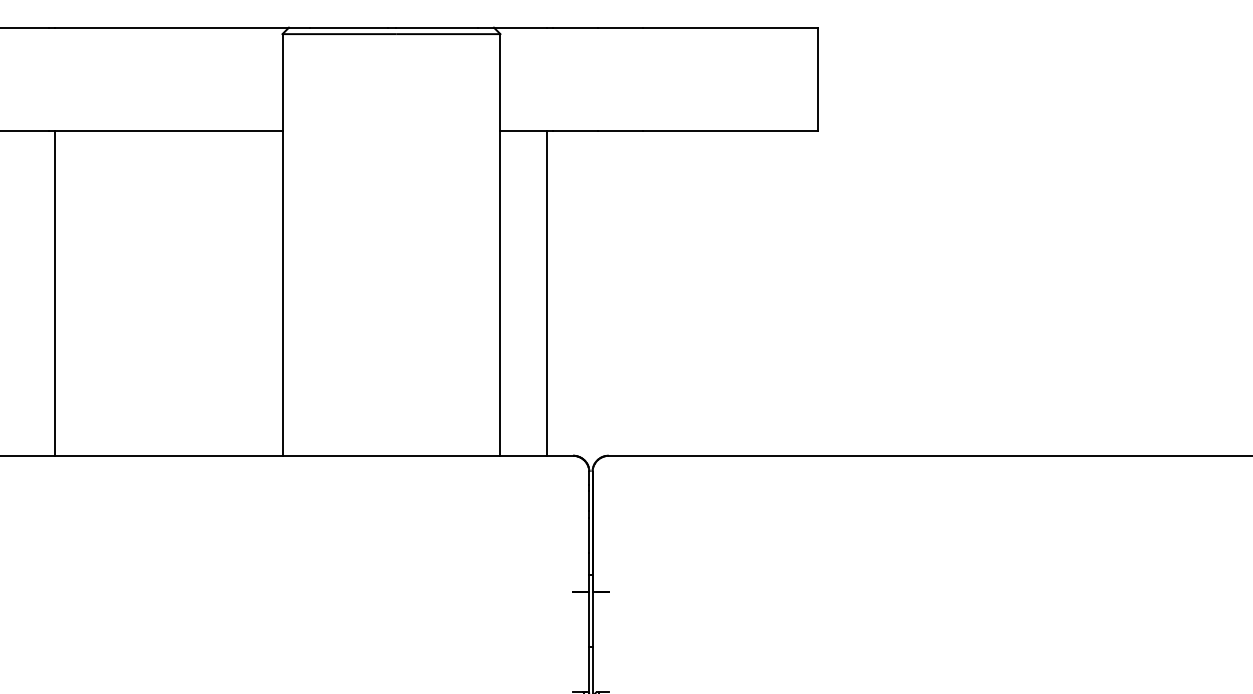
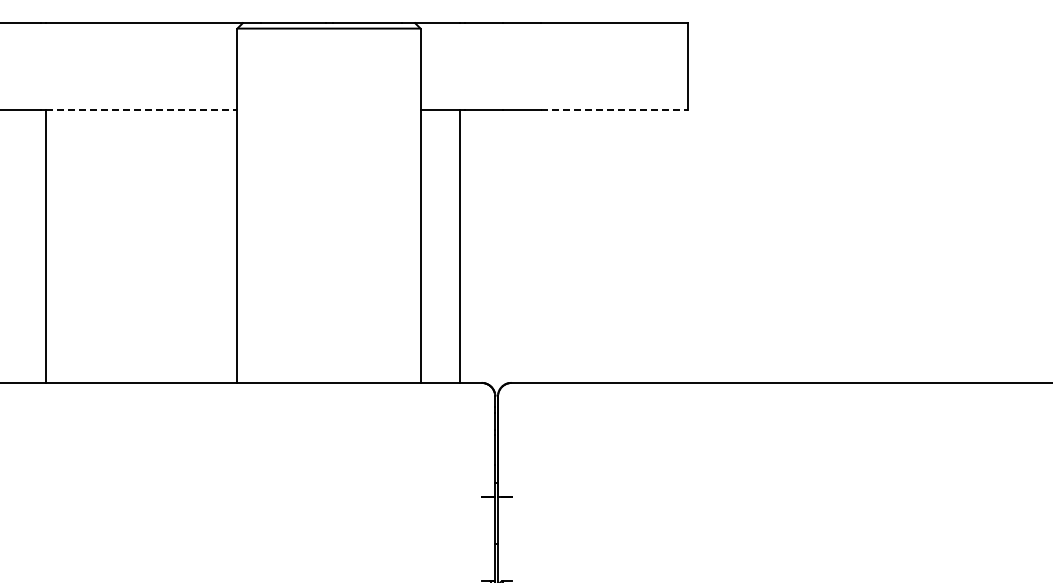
line: (168, 131) -> (141, 110), solid -> dashed
line: (731, 131) -> (614, 110), solid -> dashed

